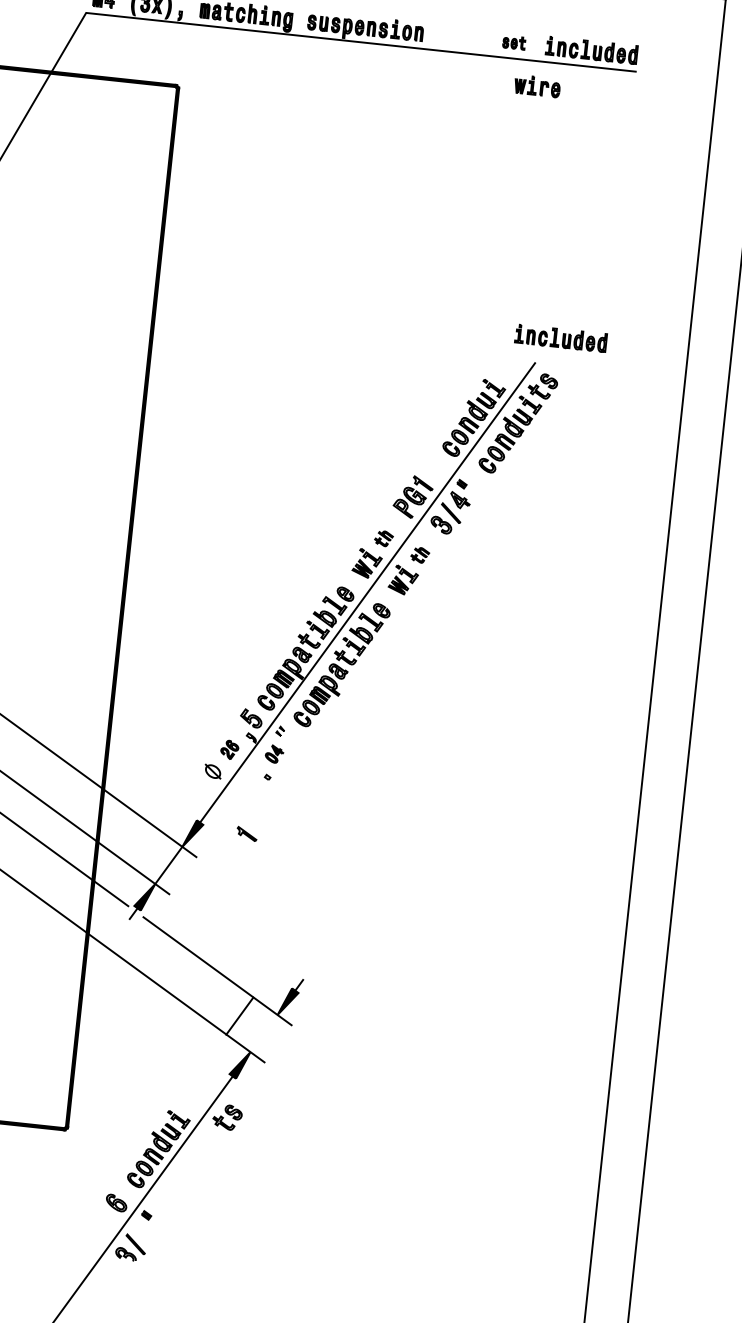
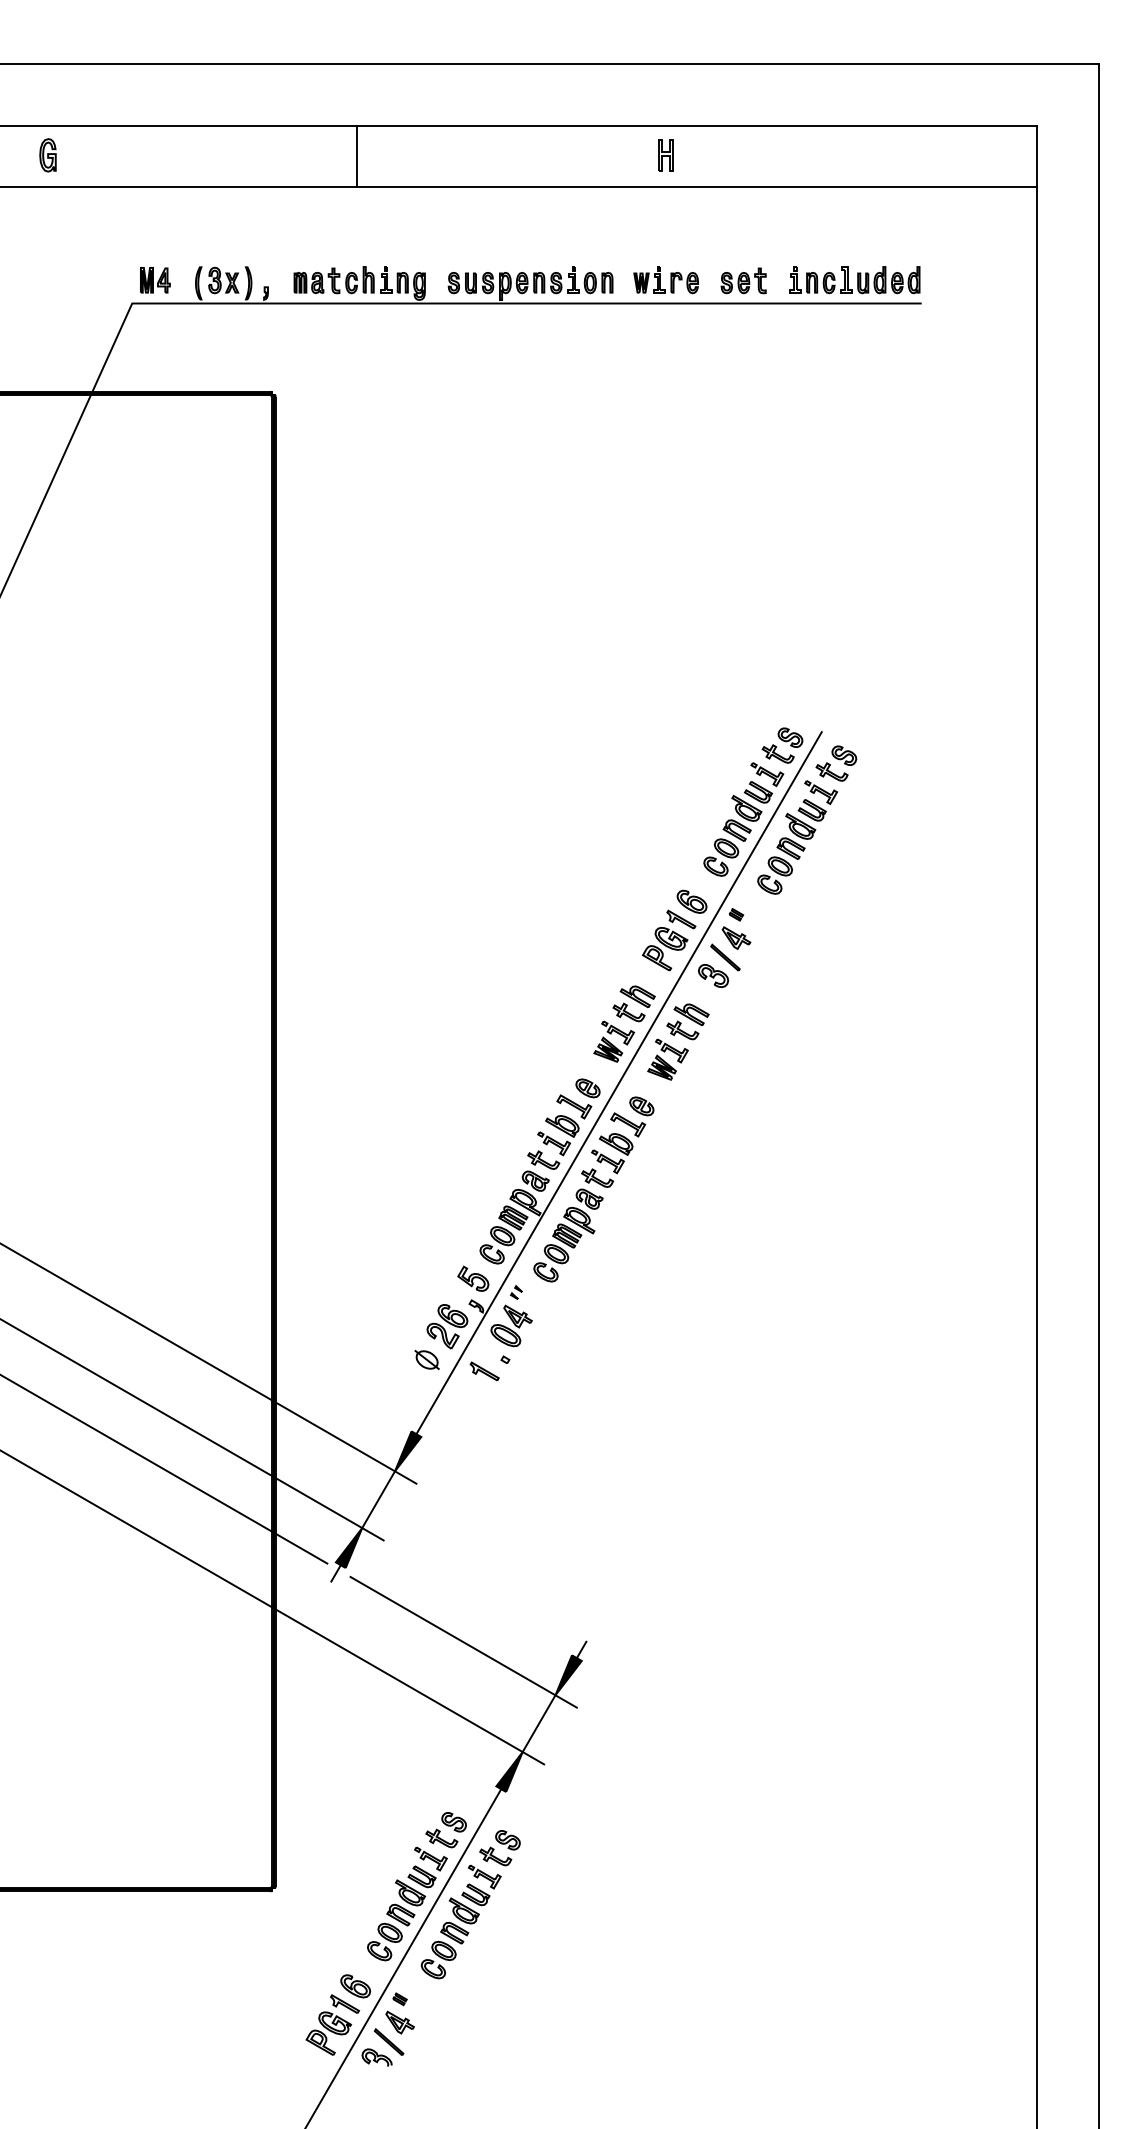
part: (514, 42) -> (743, 280), size x1.43
part: (536, 86) -> (665, 280), moved
part: (560, 338) -> (854, 693), removed
part: (506, 369) -> (782, 745), added
part: (431, 471) -> (691, 901), added
part: (383, 538) -> (633, 1003), size x1.67
part: (419, 554) -> (687, 1021), size x1.67
part: (229, 749) -> (447, 1326), size x1.67
part: (274, 753) -> (511, 1325), size x1.67
part: (246, 834) -> (484, 1371), moved
line: (239, 1016) -> (538, 1723), moved
part: (190, 1101) -> (445, 1830), added
part: (194, 1165) -> (460, 1921), added
part: (97, 1227) -> (332, 2024), added
part: (144, 1231) -> (399, 2022), added

